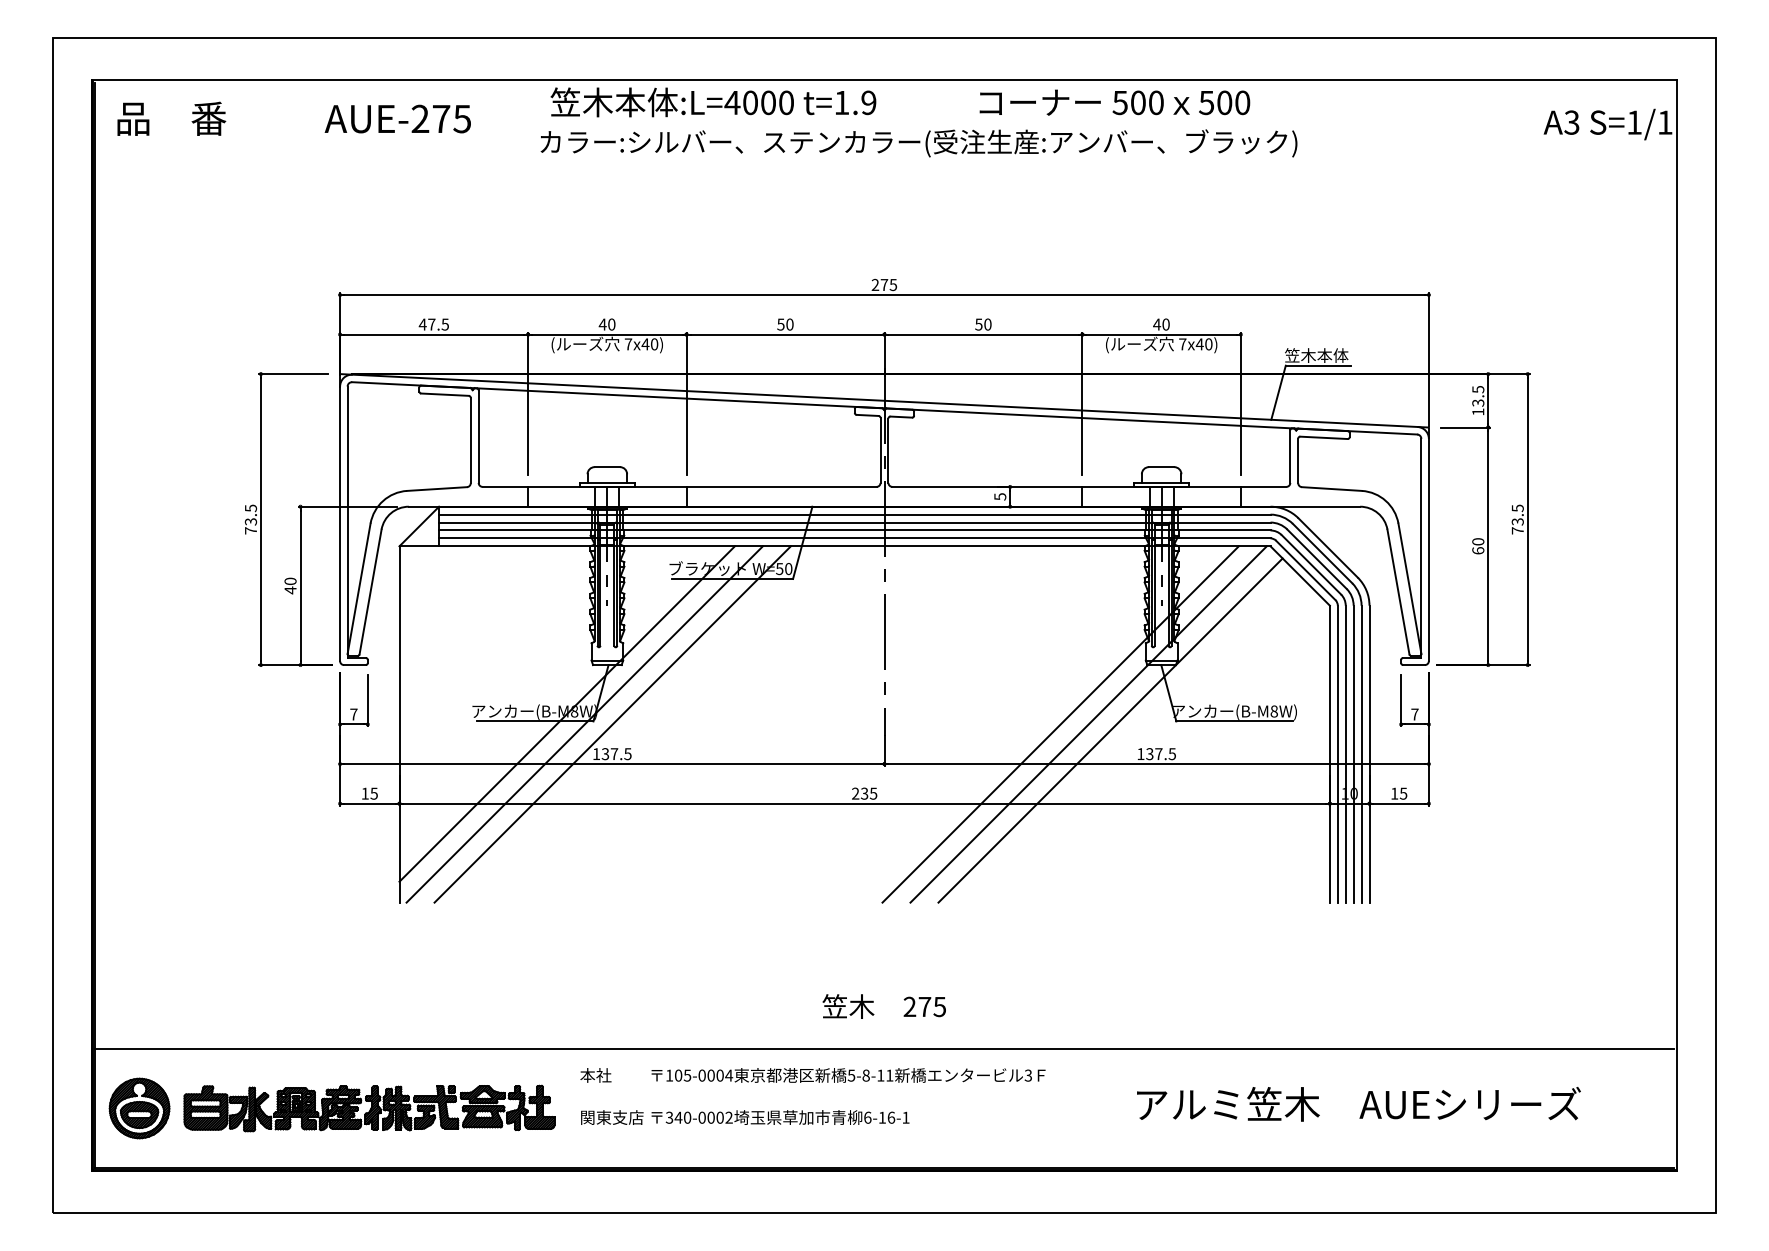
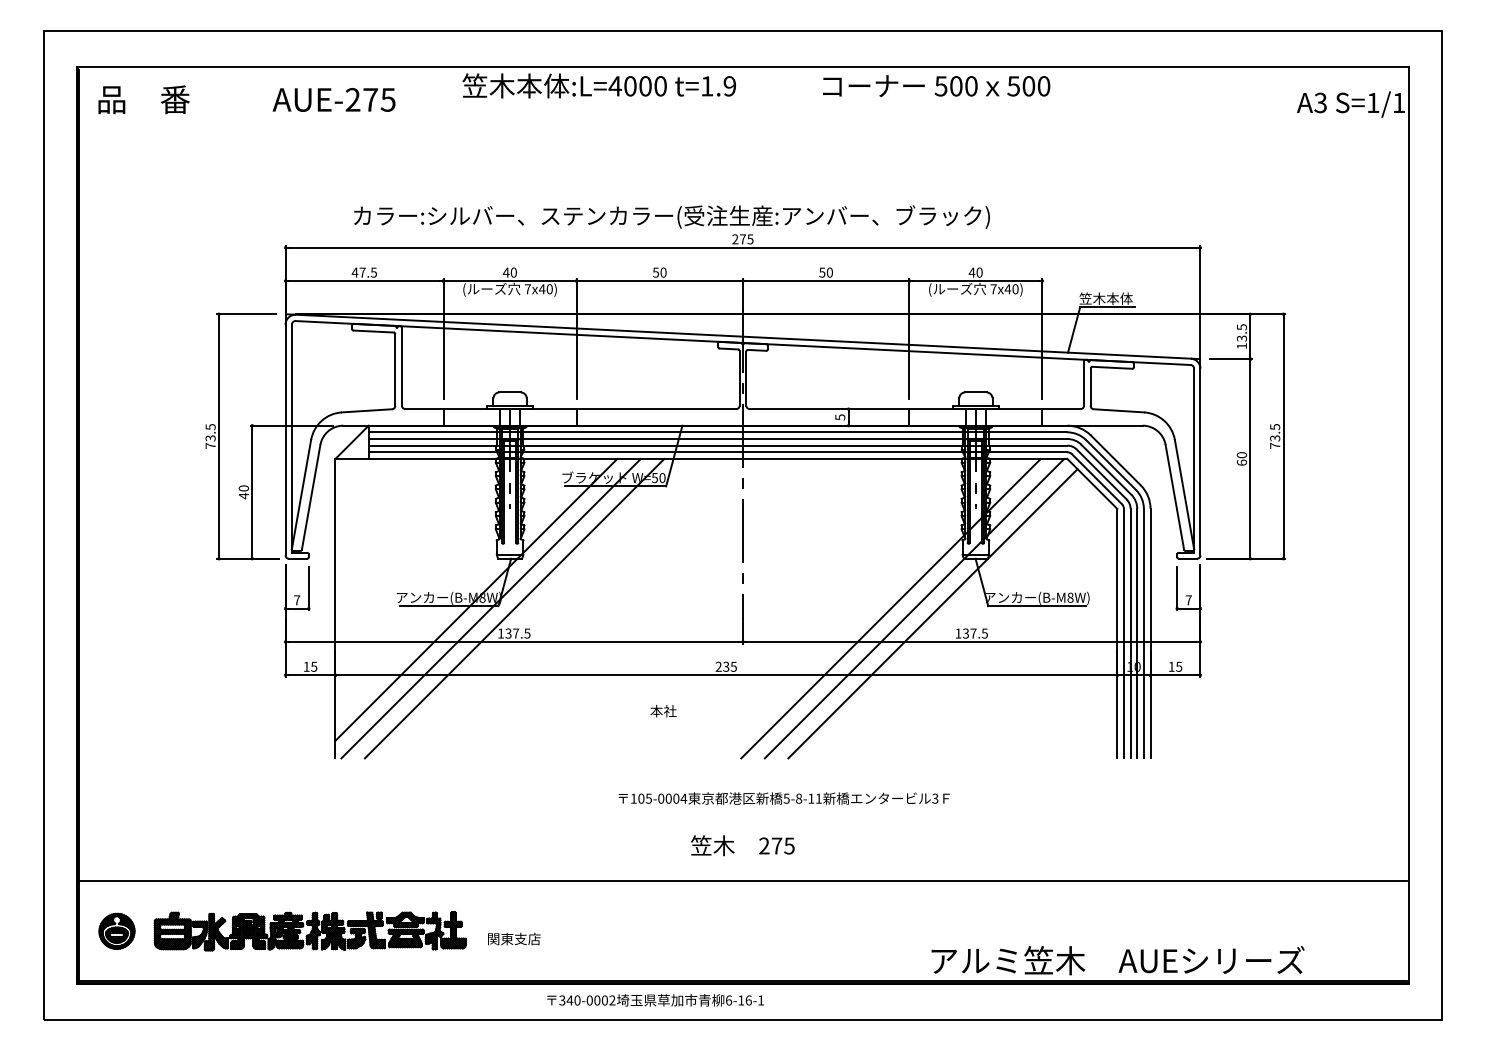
text: (918, 143) -> (671, 217), moved
text: (595, 1075) -> (663, 711), moved
text: (848, 1075) -> (784, 798), moved
text: (1358, 1104) -> (1117, 960), moved
part: (139, 1108) -> (116, 931), size x0.7
text: (780, 1117) -> (655, 1000), moved

